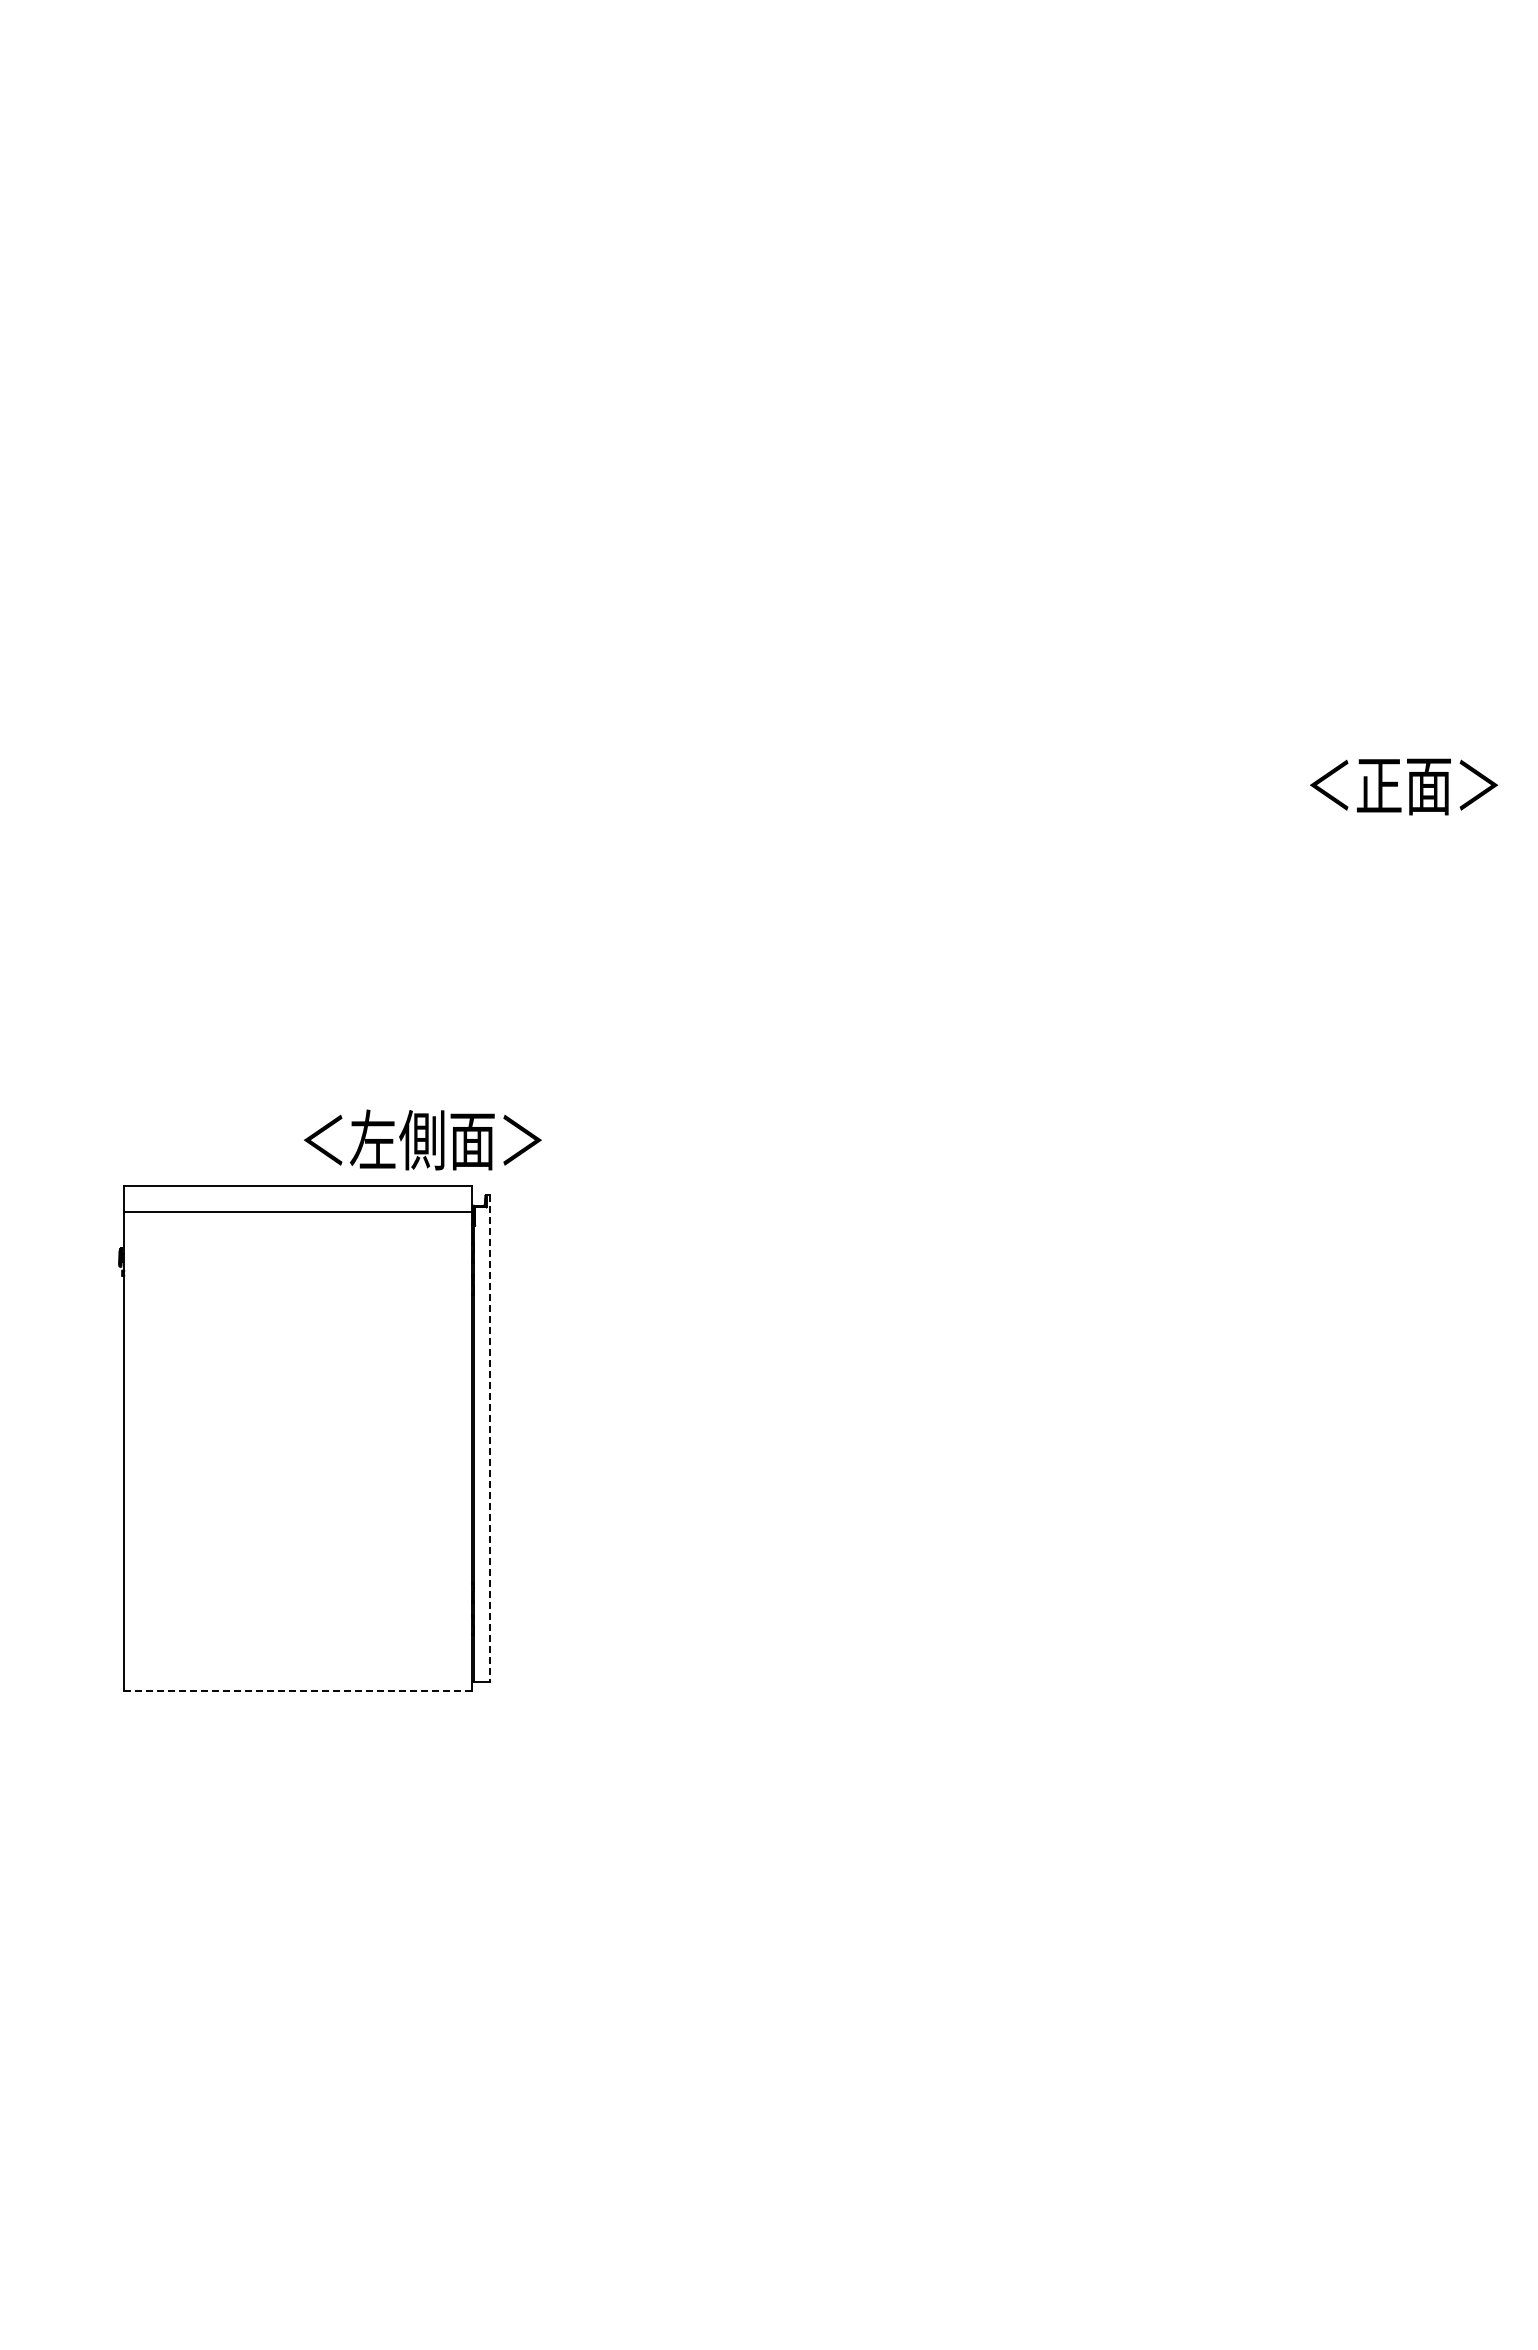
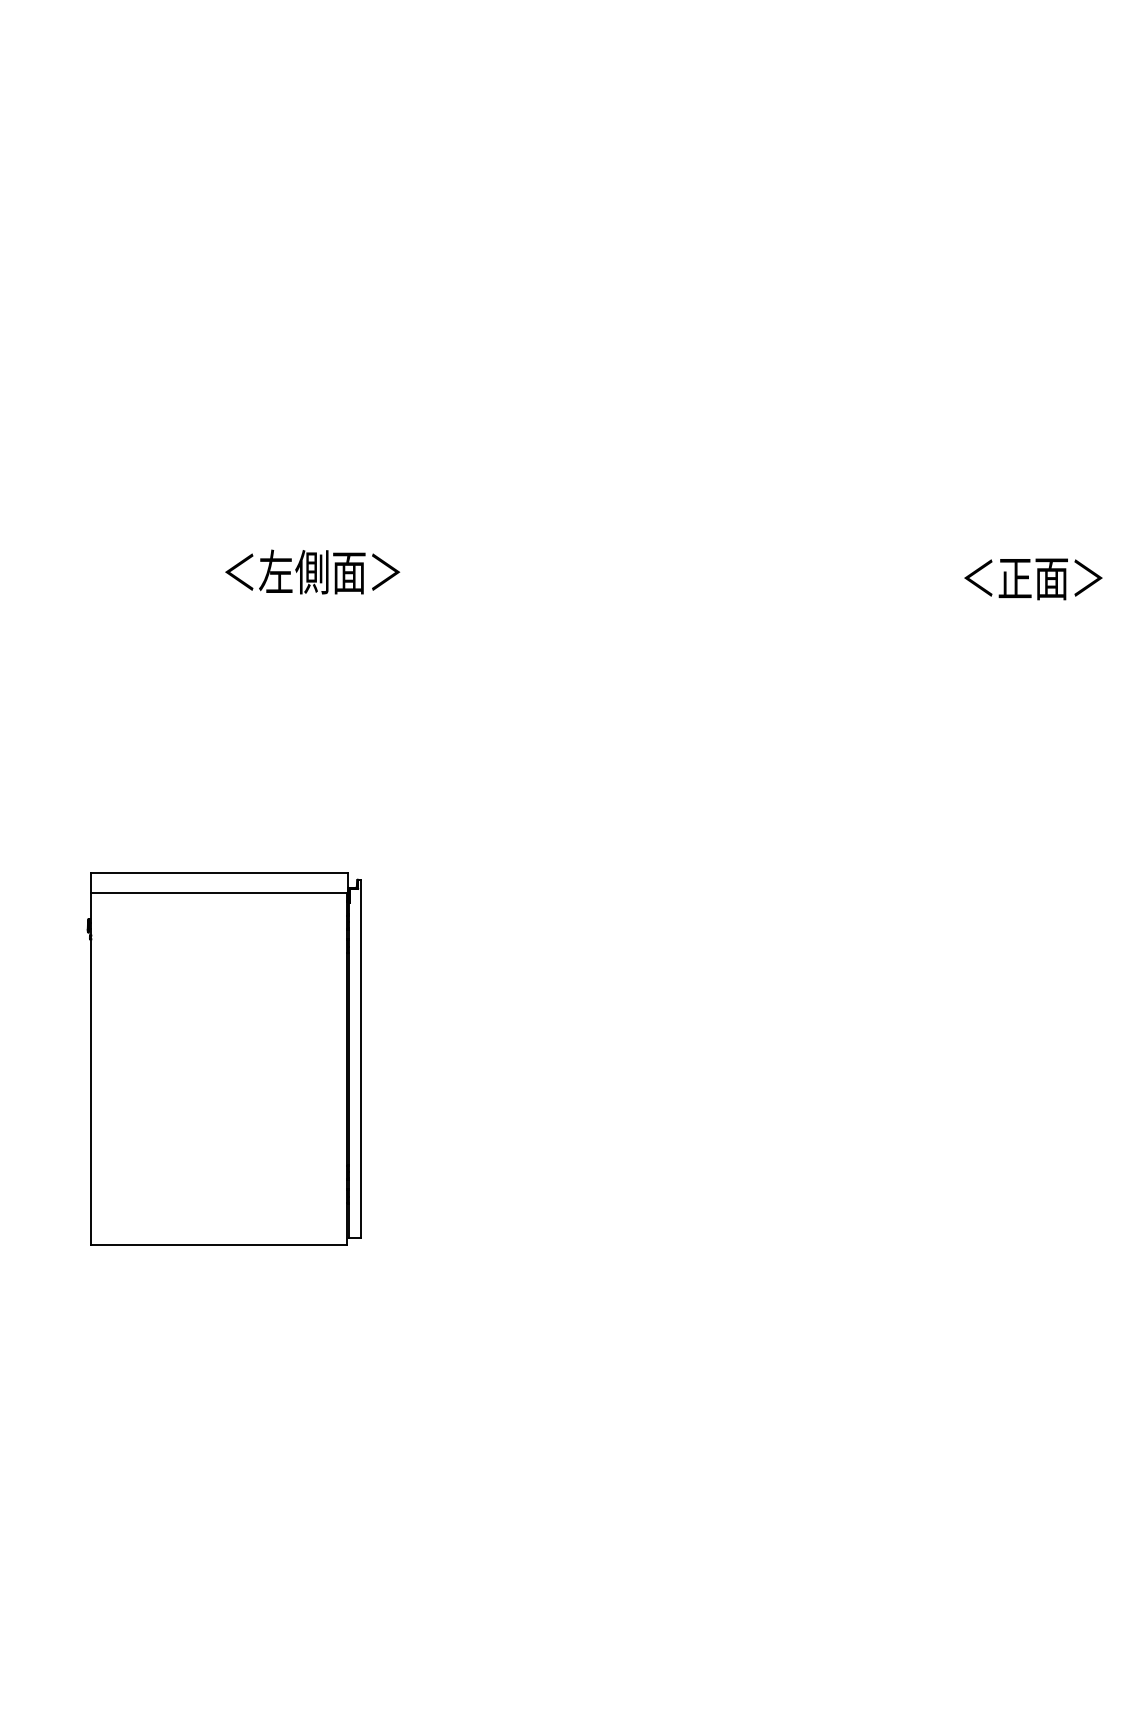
text: (422, 1139) -> (312, 571), moved
line: (490, 1439) -> (360, 1059), dashed -> solid
line: (298, 1691) -> (219, 1245), dashed -> solid

